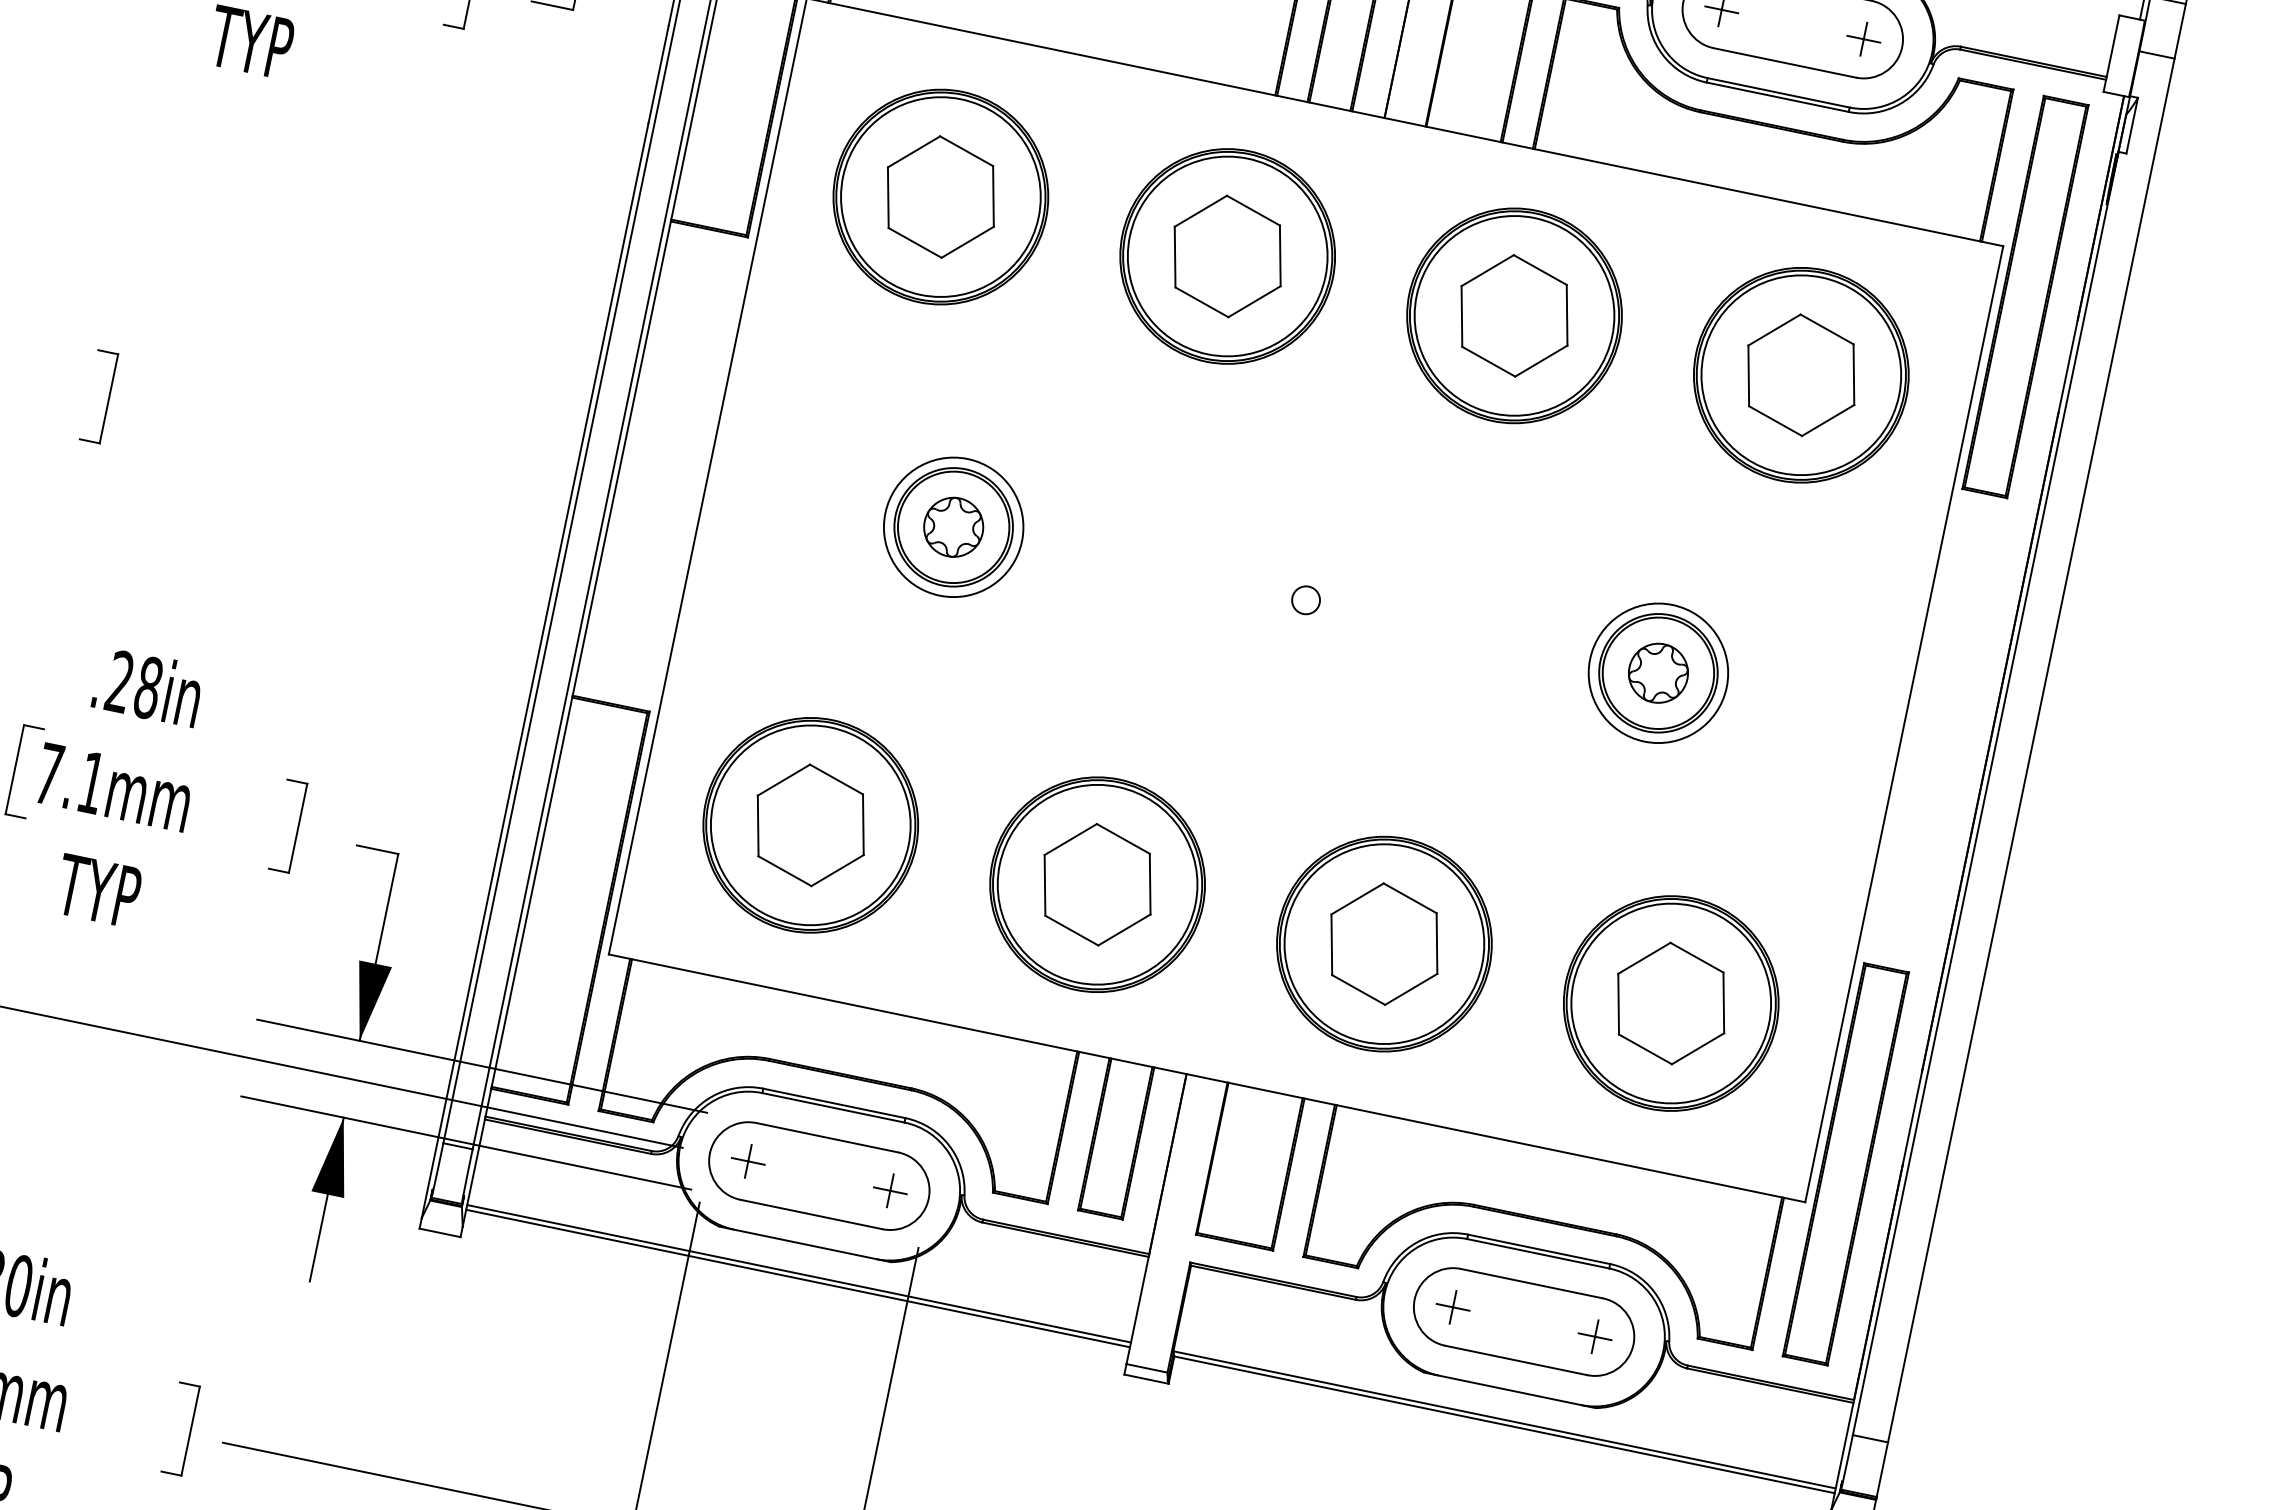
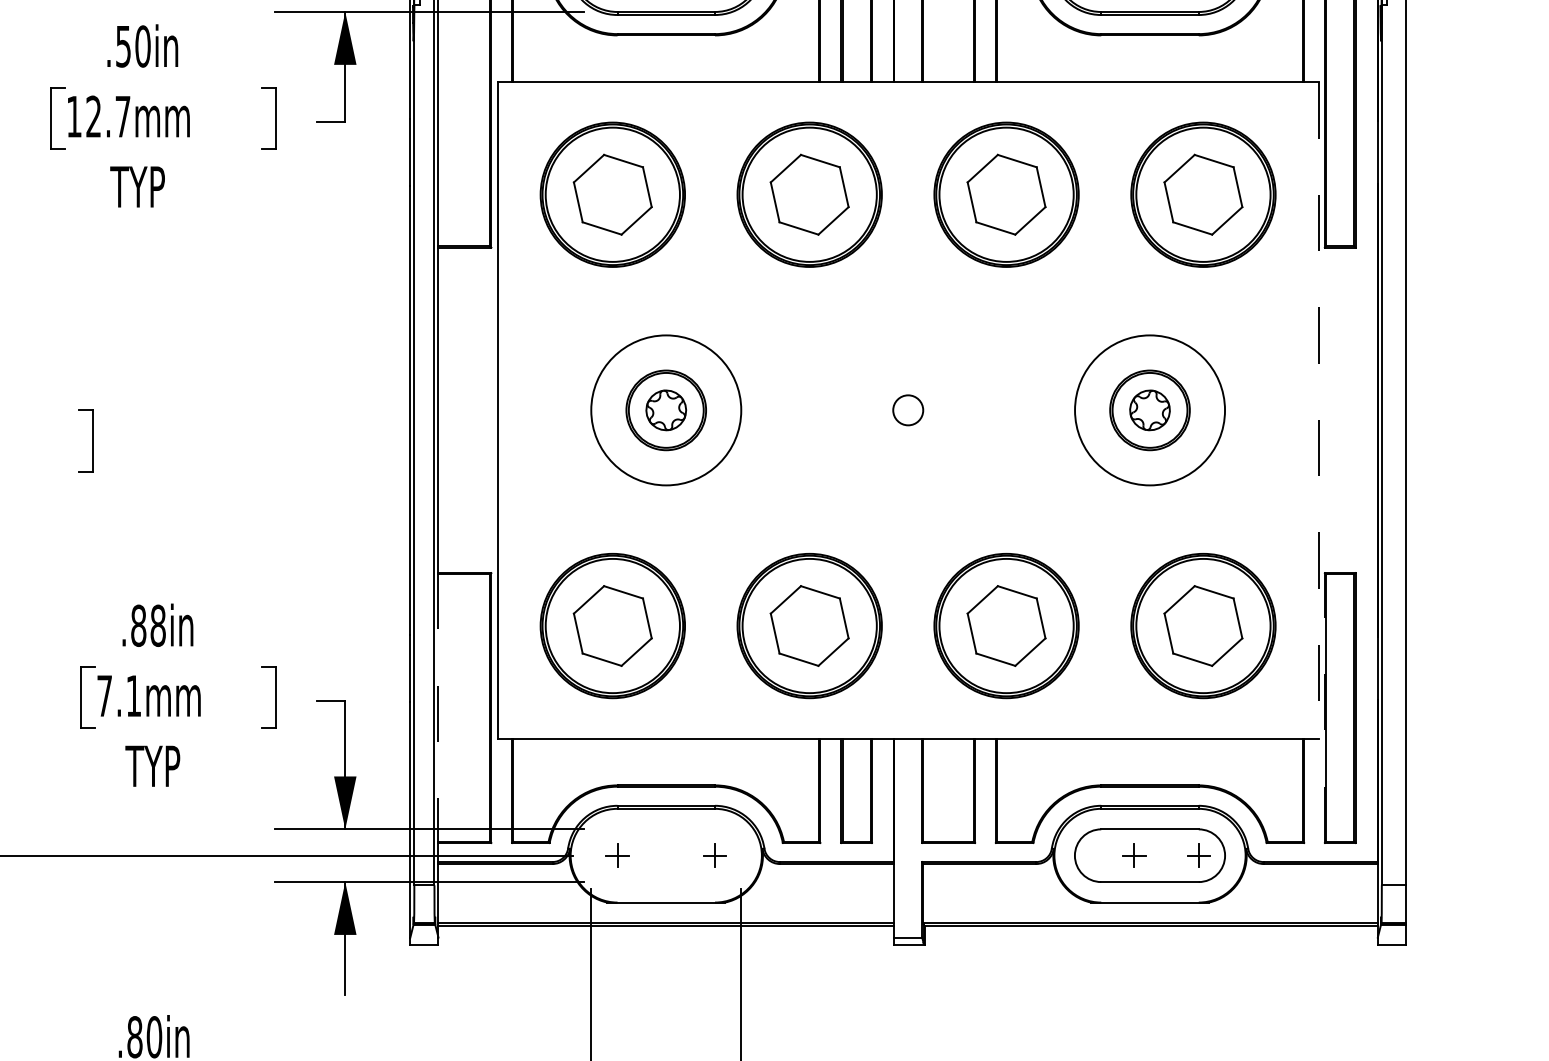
circle: (953, 527) -> (666, 410), size x1.6
circle: (1305, 600) -> (907, 410), size x1.6
circle: (1657, 673) -> (1149, 410), size x1.6
text: (119, 681) -> (138, 625), .28in -> .88in
line: (1903, 724) -> (1318, 410), solid -> dashed
line: (531, 892) -> (438, 708), solid -> dashed
line: (1822, 1160) -> (1324, 708), solid -> dashed
part: (819, 1175) -> (666, 855), removed
part: (1453, 1307) -> (1134, 855), moved

